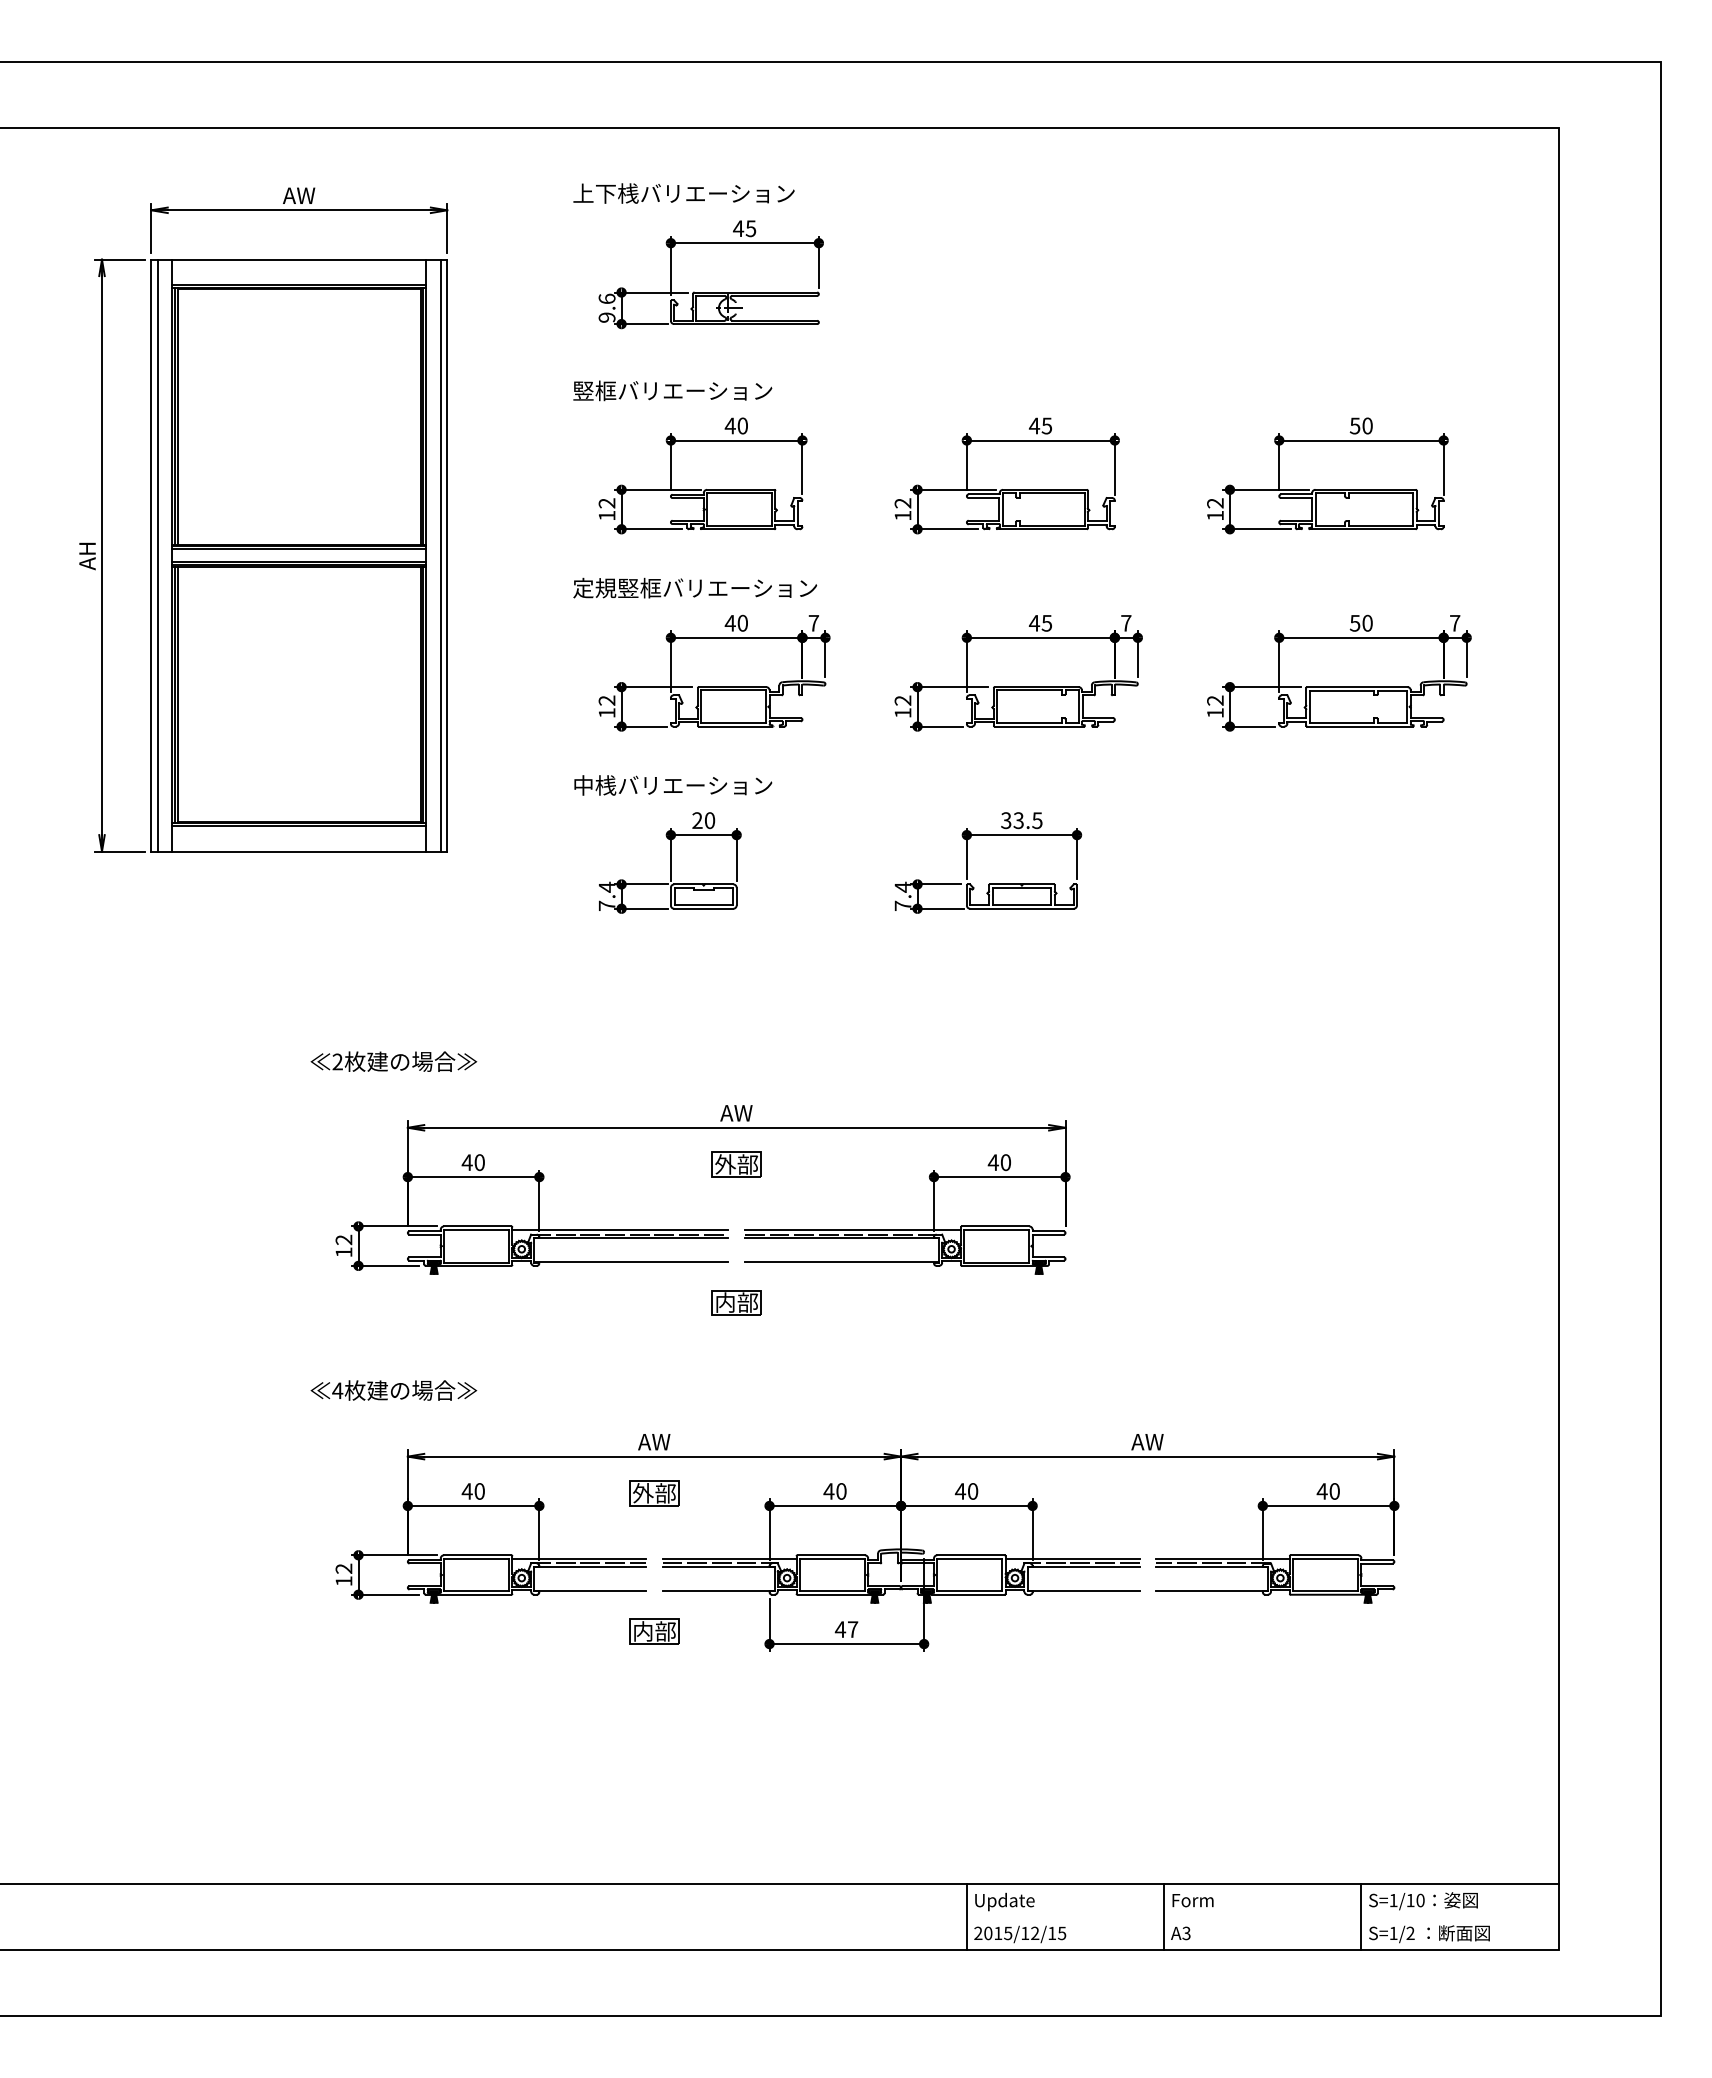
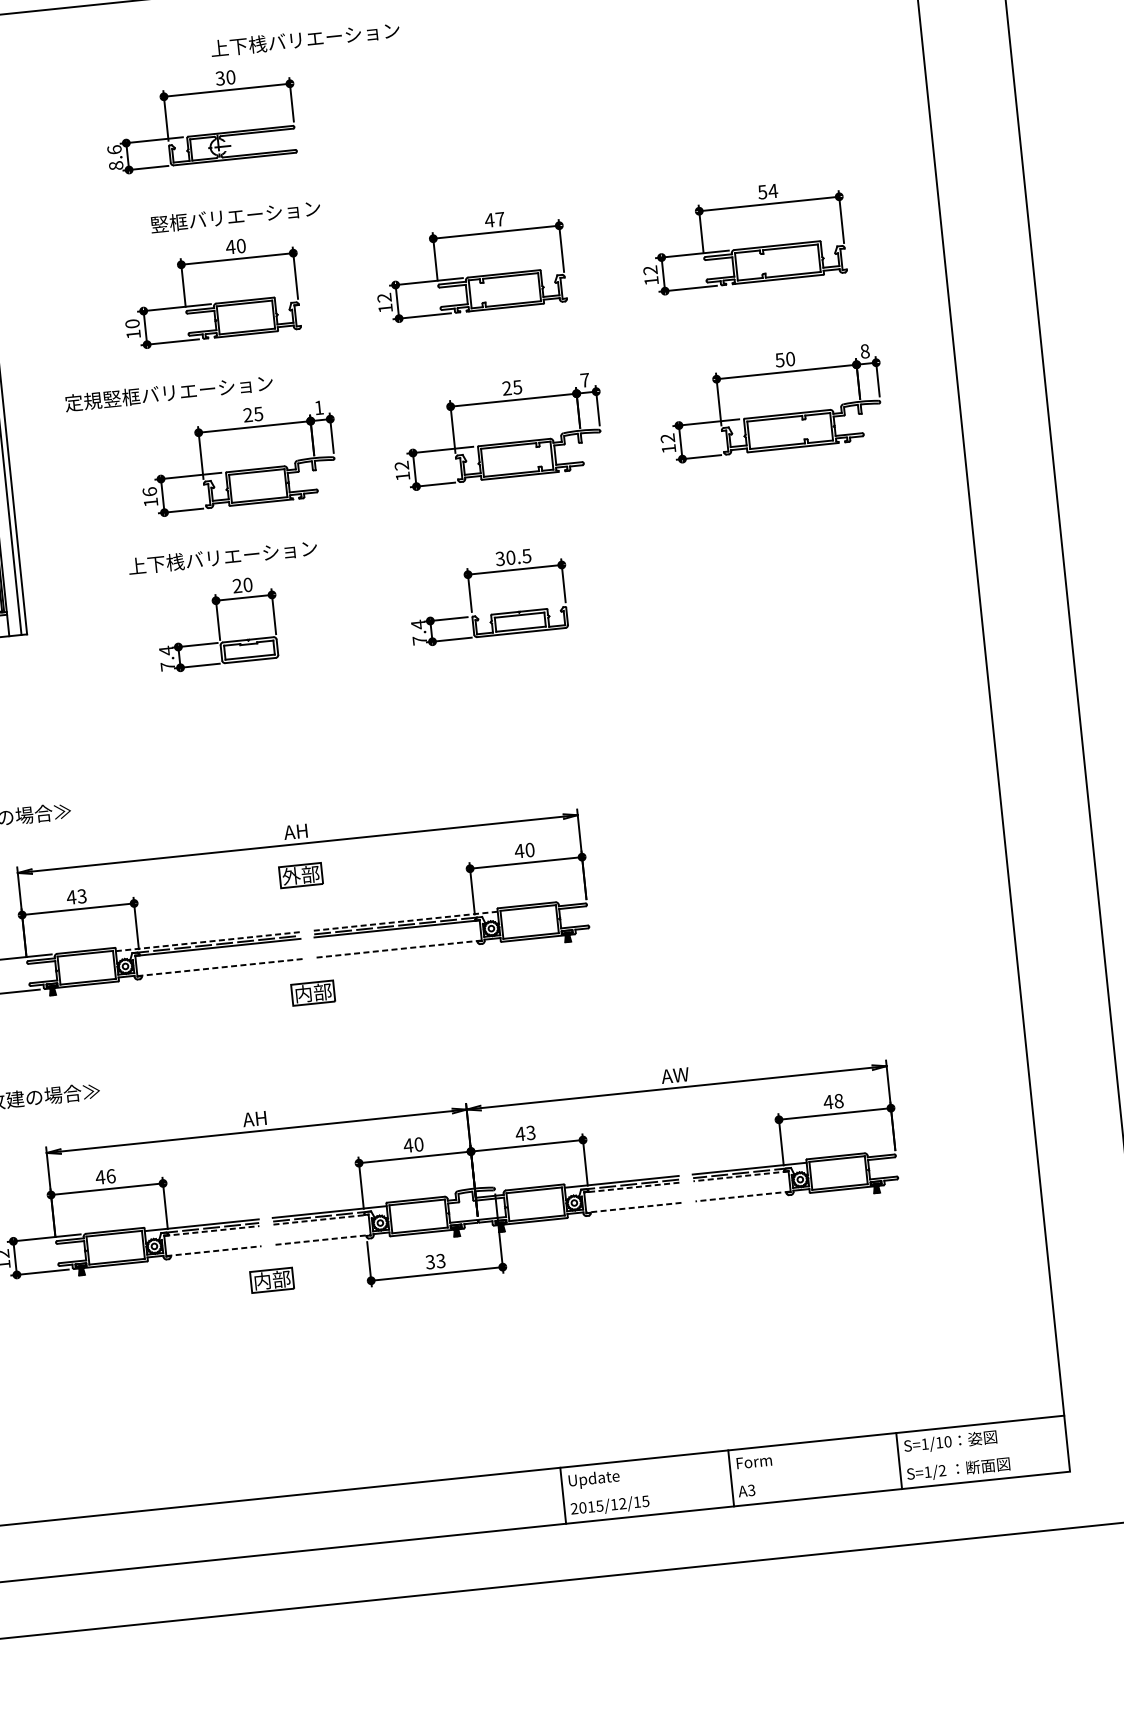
text: (683, 193) -> (304, 39), moved
text: (744, 228) -> (225, 77), 45 -> 30
text: (606, 317) -> (115, 165), 9.6 -> 8.6
text: (672, 390) -> (235, 216), moved
text: (1046, 425) -> (499, 218), 45 -> 47
text: (1367, 425) -> (773, 190), 50 -> 54
text: (606, 503) -> (132, 324), 12 -> 10
text: (695, 587) -> (169, 392), moved
text: (735, 622) -> (252, 414), 40 -> 25
text: (1034, 622) -> (506, 387), 45 -> 25
text: (1455, 622) -> (865, 350), 7 -> 8
text: (813, 623) -> (318, 408), 7 -> 1
text: (606, 700) -> (149, 491), 12 -> 16
text: (683, 785) -> (222, 557), 中桟バリエーション -> 上下桟バリエーション
text: (1018, 820) -> (510, 557), 33.5 -> 30.5
text: (736, 1113) -> (296, 831), AW -> AH
text: (479, 1162) -> (81, 896), 40 -> 43
line: (620, 1230) -> (207, 941), solid -> dashed
line: (853, 1230) -> (406, 921), solid -> dashed
line: (631, 1261) -> (220, 967), solid -> dashed
line: (842, 1261) -> (399, 948), solid -> dashed
text: (654, 1442) -> (255, 1119), AW -> AH
text: (479, 1491) -> (110, 1176), 40 -> 46
text: (972, 1491) -> (530, 1133), 40 -> 43
text: (1334, 1491) -> (838, 1101), 40 -> 48
part: (654, 1493) -> (260, 1162), removed
line: (590, 1567) -> (212, 1231), solid -> dashed
line: (718, 1567) -> (321, 1220), solid -> dashed
line: (1083, 1567) -> (631, 1187), solid -> dashed
line: (1211, 1567) -> (740, 1176), solid -> dashed
line: (590, 1590) -> (214, 1250), solid -> dashed
line: (718, 1590) -> (323, 1239), solid -> dashed
line: (1083, 1590) -> (633, 1207), solid -> dashed
line: (1211, 1590) -> (742, 1196), solid -> dashed
text: (846, 1629) -> (435, 1261), 47 -> 33

